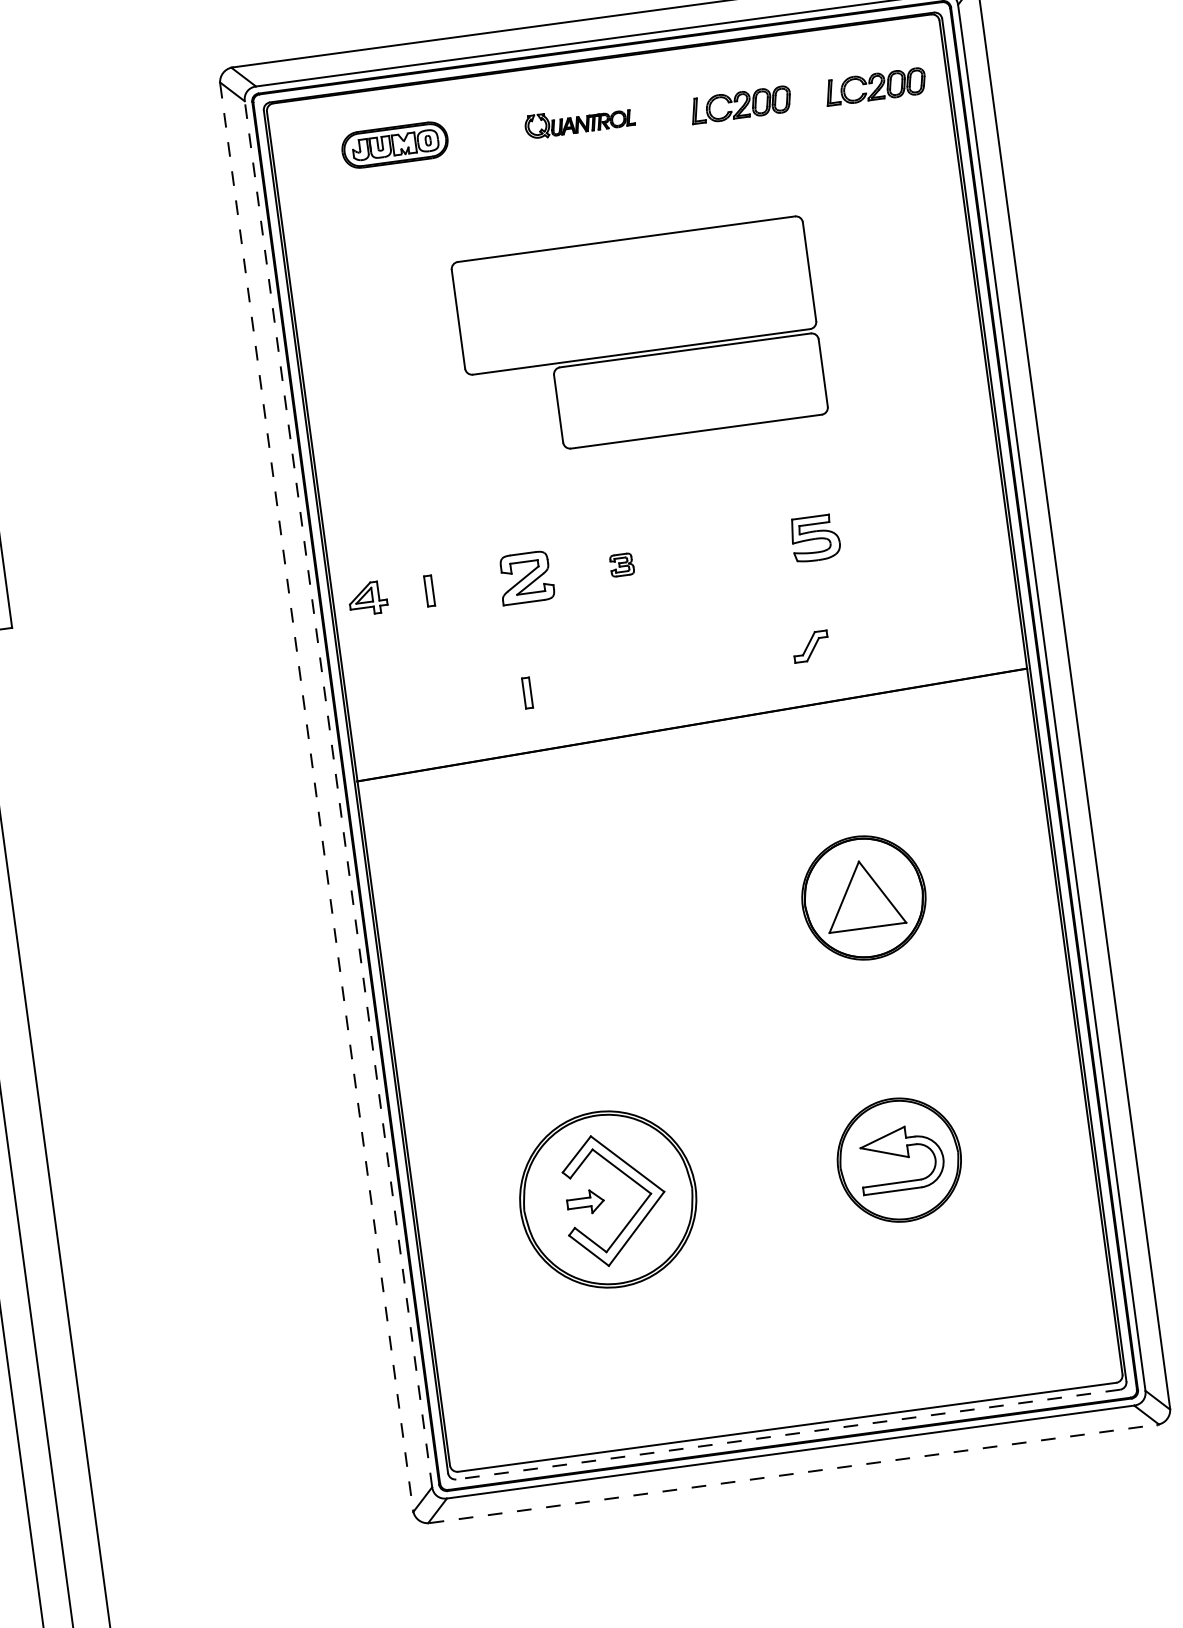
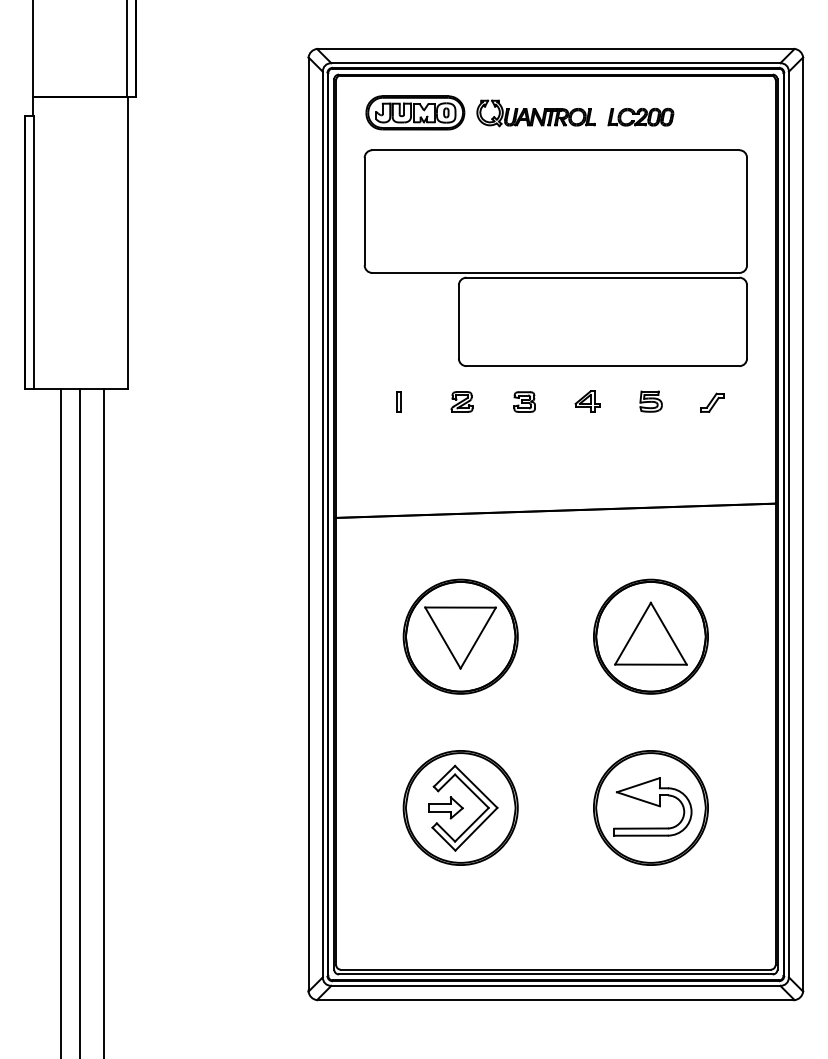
part: (874, 85) -> (728, 116), removed
part: (578, 121) -> (535, 113), size x1.67
part: (395, 144) -> (415, 112), size x1.43
part: (639, 337) -> (555, 257), size x1.67
part: (814, 538) -> (650, 401), size x0.71
part: (621, 564) -> (524, 401), size x1.43
part: (525, 577) -> (461, 401), size x0.62
part: (367, 598) -> (587, 401), moved
part: (810, 646) -> (712, 402), moved
part: (526, 692) -> (452, 475), removed
line: (338, 794) -> (322, 524), dashed -> solid
line: (316, 798) -> (308, 525), dashed -> solid
part: (863, 897) -> (650, 636), size x1.43
part: (572, 937) -> (460, 636), added
part: (898, 1159) -> (650, 807), size x1.43
part: (584, 1201) -> (445, 807), size x1.43
line: (787, 1434) -> (555, 974), dashed -> solid
line: (793, 1474) -> (555, 1000), dashed -> solid

